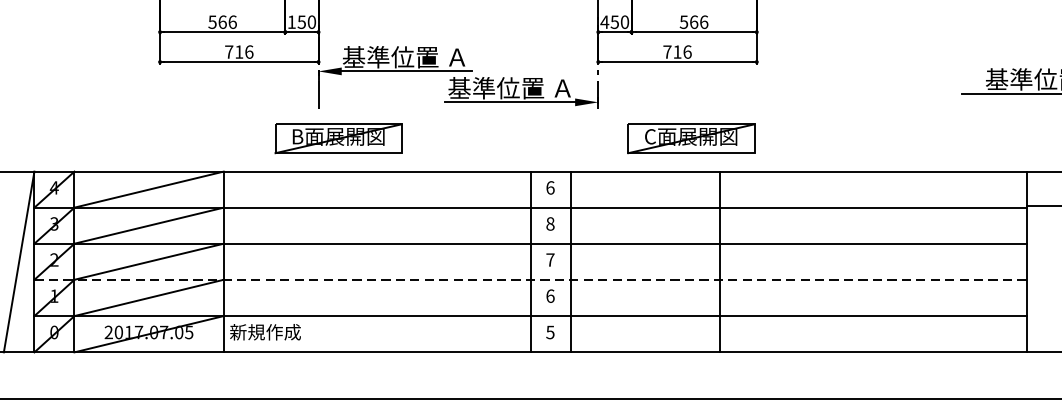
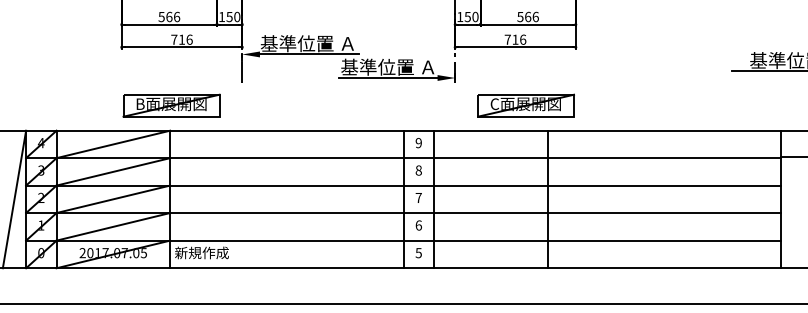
text: (603, 21) -> (459, 16), 450 -> 150
part: (338, 138) -> (171, 105), moved
text: (550, 188) -> (418, 143), 6 -> 9
line: (531, 280) -> (404, 213), dashed -> solid

